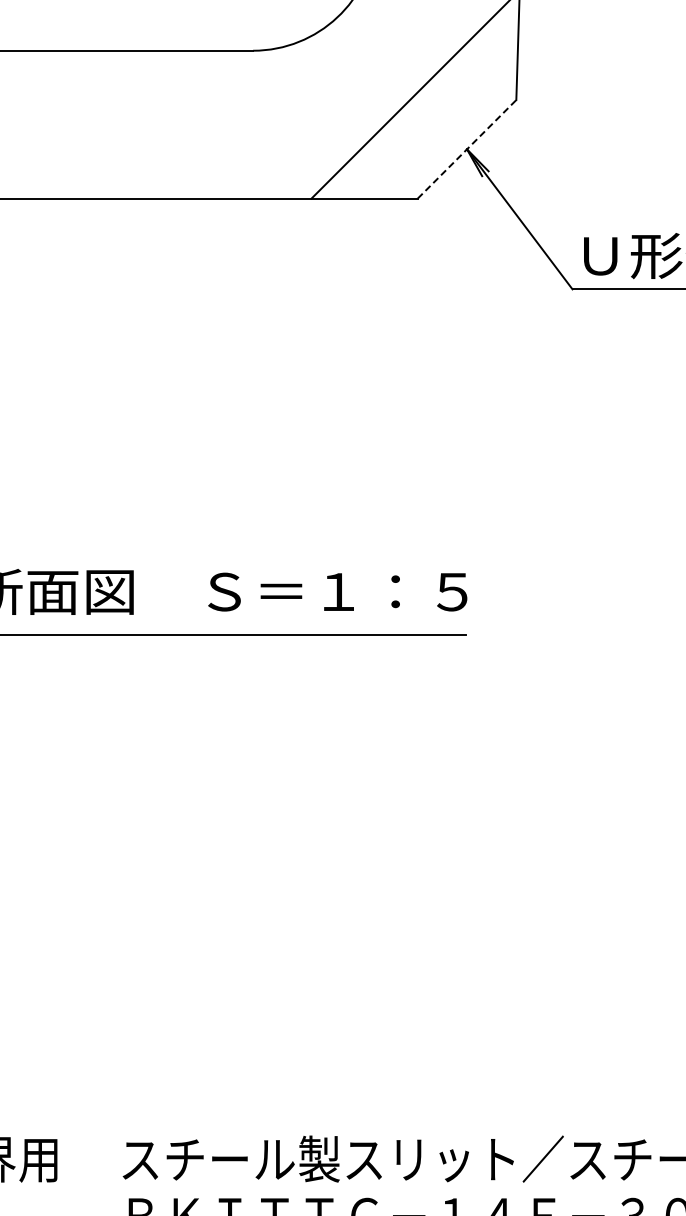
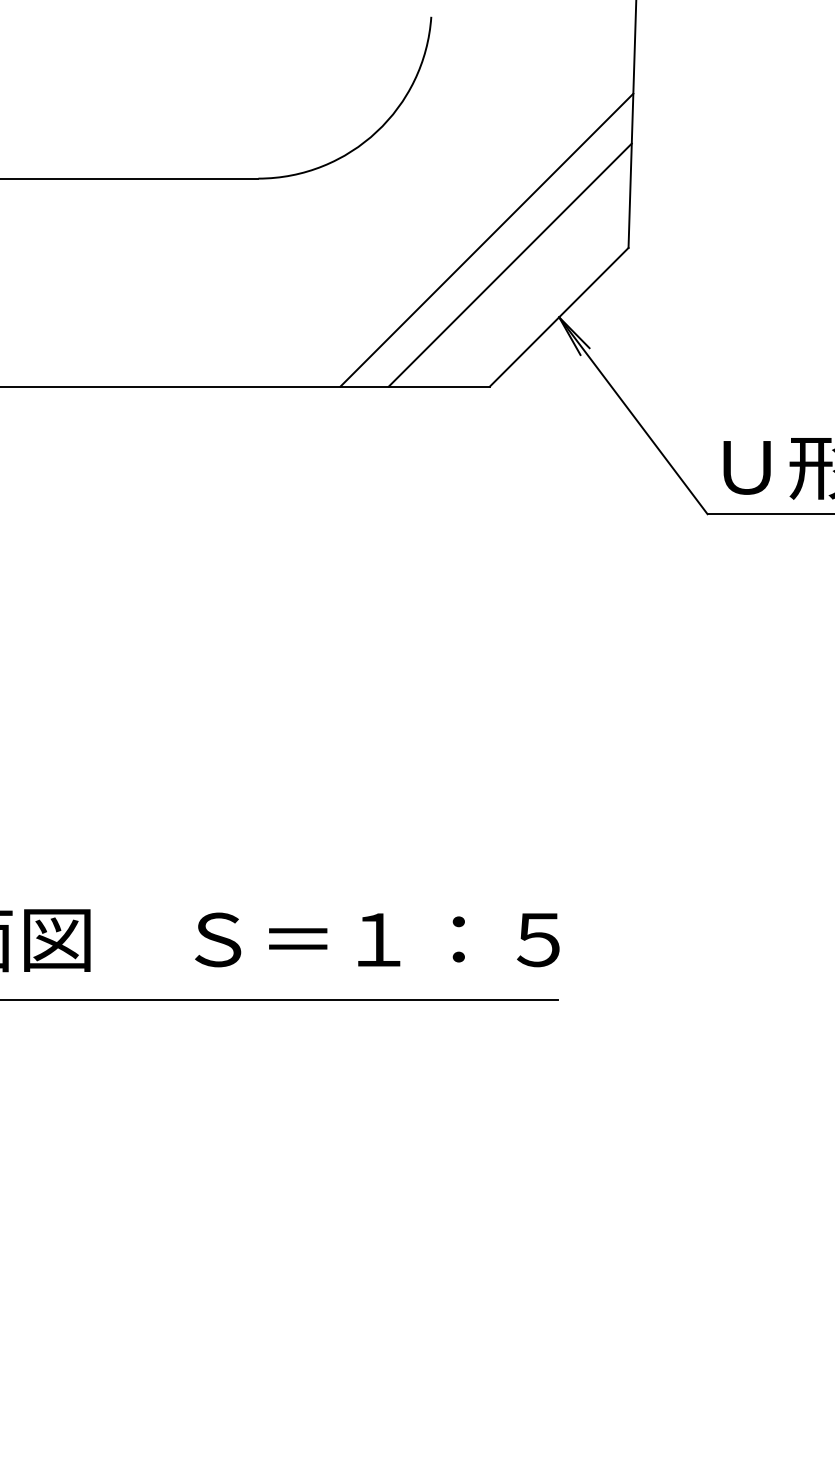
line: (431, 111) -> (509, 264), added
line: (467, 149) -> (559, 317), dashed -> solid

